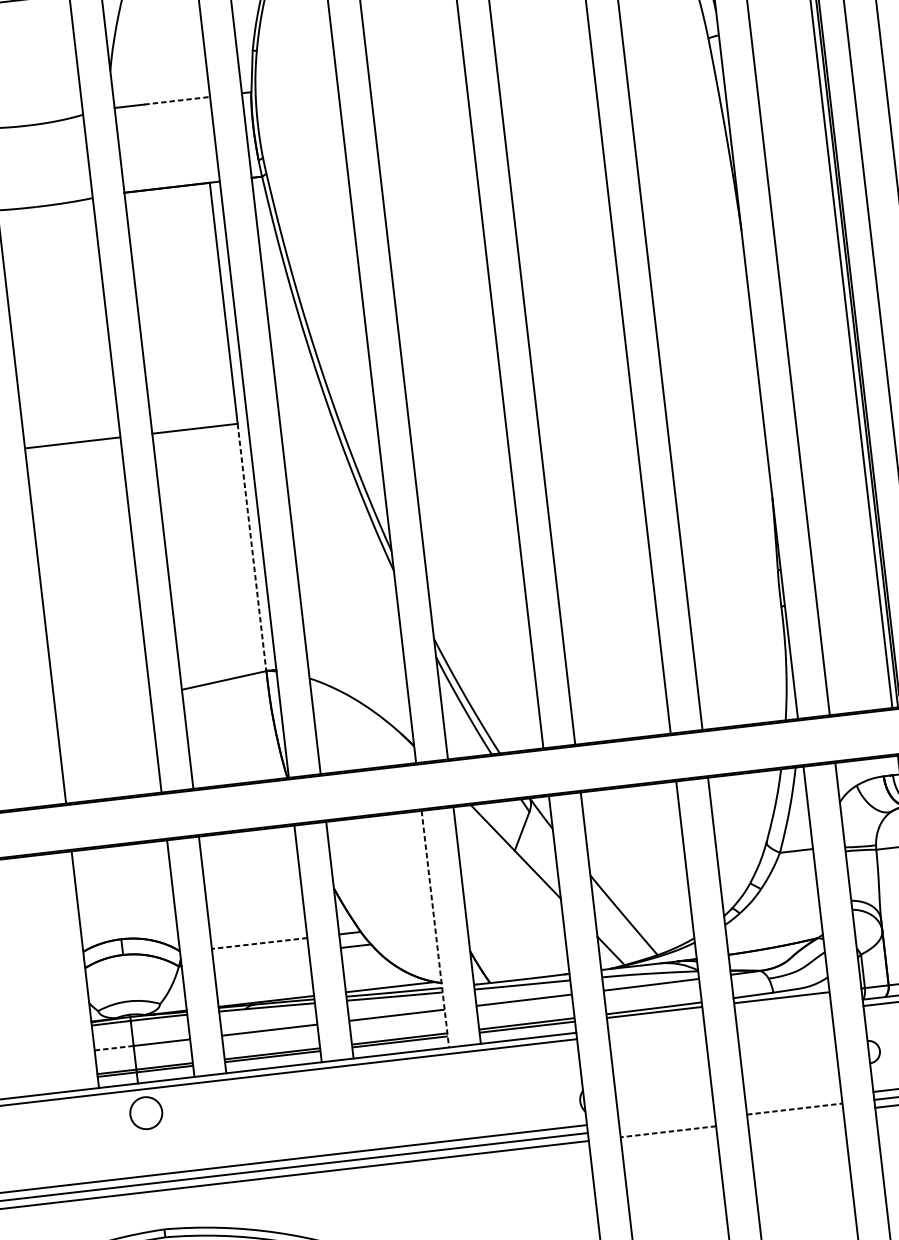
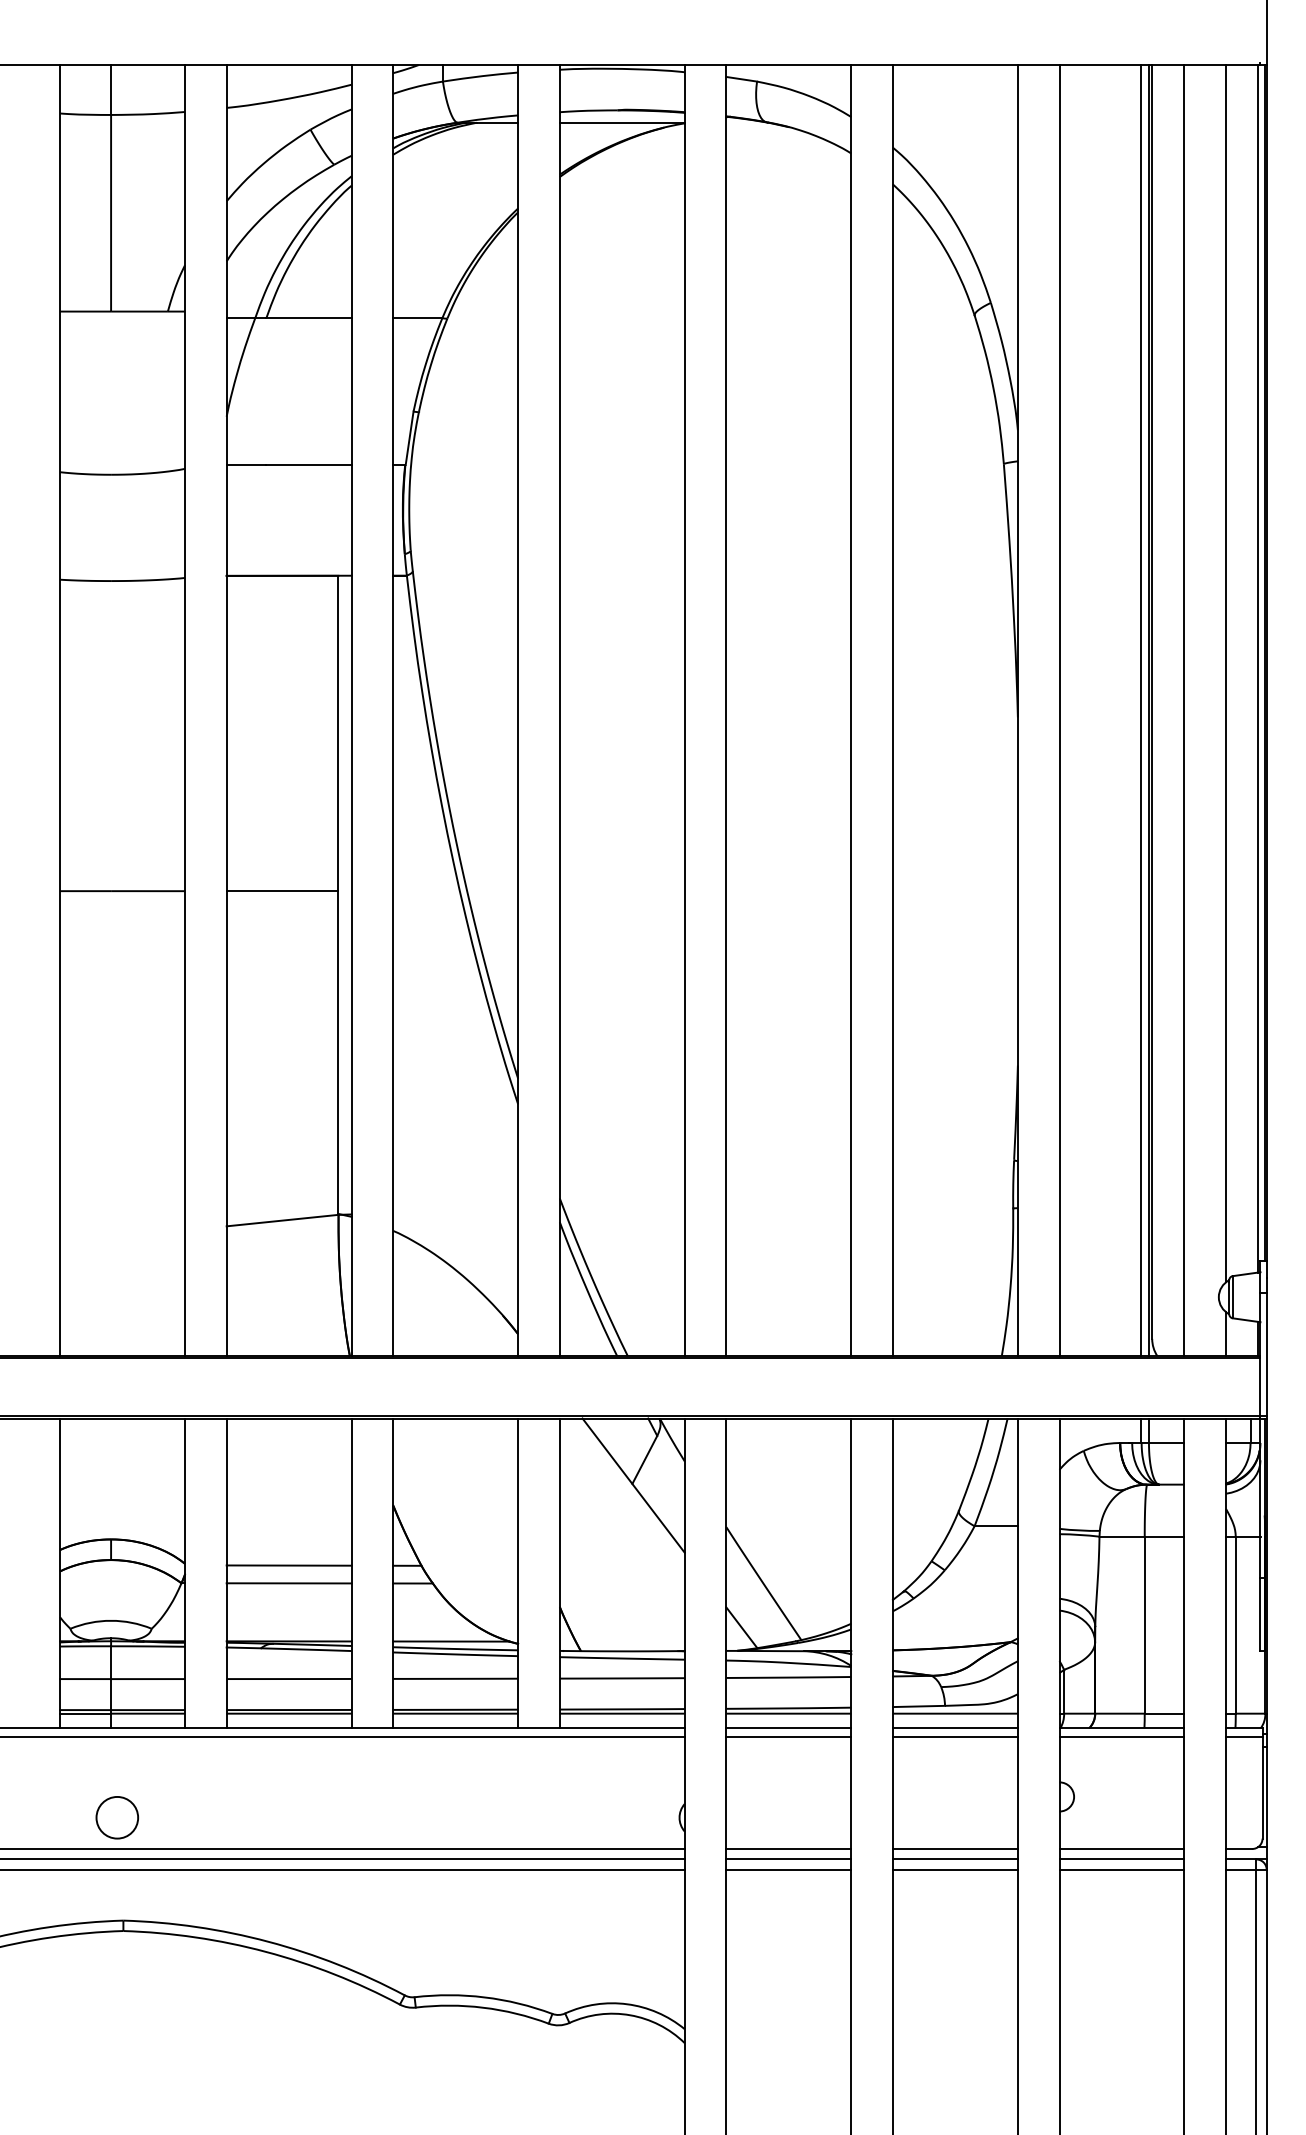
line: (177, 100) -> (309, 464), dashed -> solid
line: (252, 547) -> (338, 1053), dashed -> solid
line: (435, 929) -> (518, 1573), dashed -> solid
line: (259, 943) -> (288, 1565), dashed -> solid
line: (260, 957) -> (288, 1583), added
line: (782, 1009) -> (954, 1728), added
line: (783, 1015) -> (954, 1736), added
line: (655, 1023) -> (788, 1728), added
line: (656, 1029) -> (788, 1736), added
line: (114, 1048) -> (85, 1679), dashed -> solid
line: (793, 1101) -> (954, 1849), added
line: (794, 1109) -> (955, 1859), dashed -> solid
circle: (145, 1113) -> (116, 1817), moved
line: (666, 1116) -> (788, 1849), added
line: (794, 1116) -> (954, 1869), added
line: (667, 1123) -> (788, 1859), added
line: (668, 1131) -> (788, 1869), dashed -> solid

